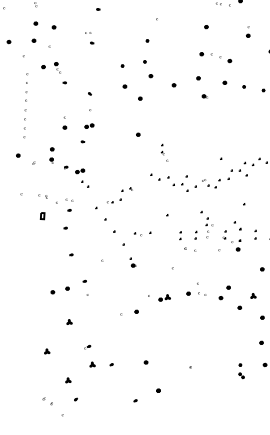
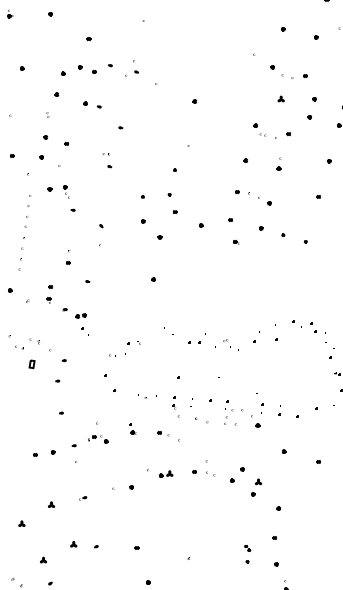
part: (247, 31) -> (278, 163), moved
part: (88, 125) -> (96, 263), removed
part: (163, 152) -> (175, 406), moved
part: (69, 200) -> (19, 347), moved
part: (209, 227) -> (228, 412), moved
part: (240, 234) -> (262, 408), size x0.62
part: (159, 263) -> (163, 433), added
part: (104, 274) -> (98, 439), added
part: (253, 295) -> (258, 481), moved
part: (69, 321) -> (51, 504), moved
part: (88, 347) -> (83, 498), moved
part: (241, 375) -> (247, 548), moved

